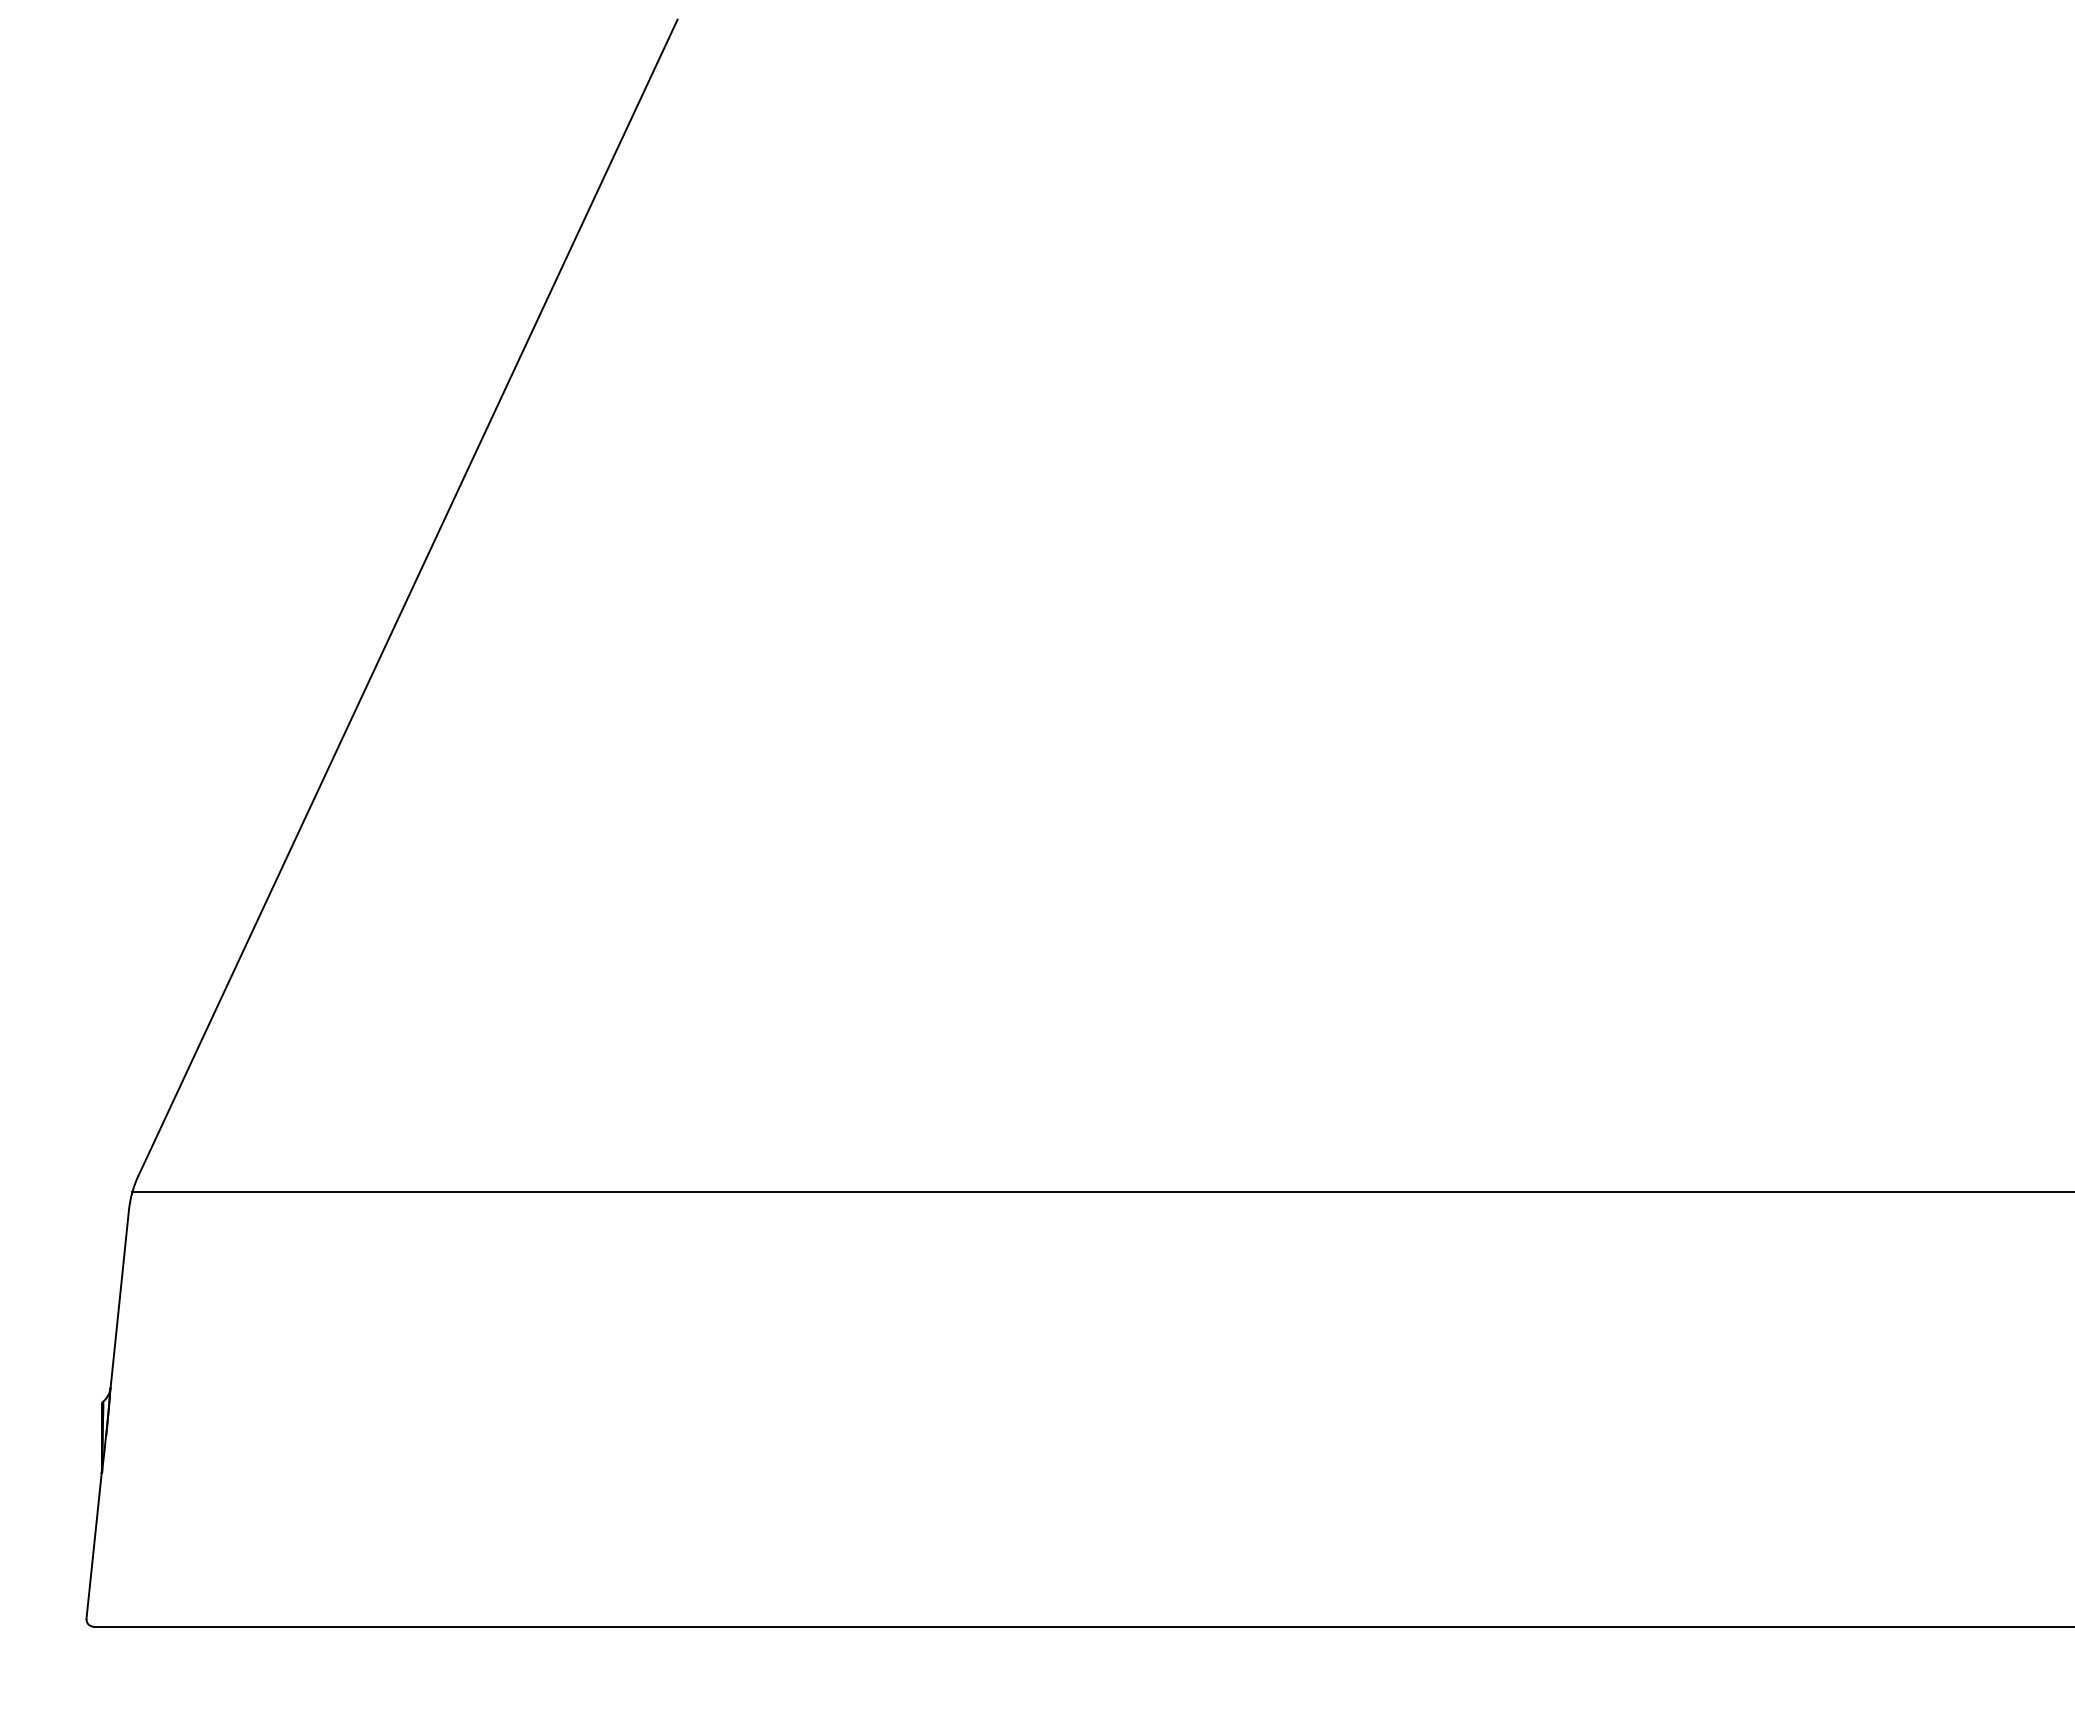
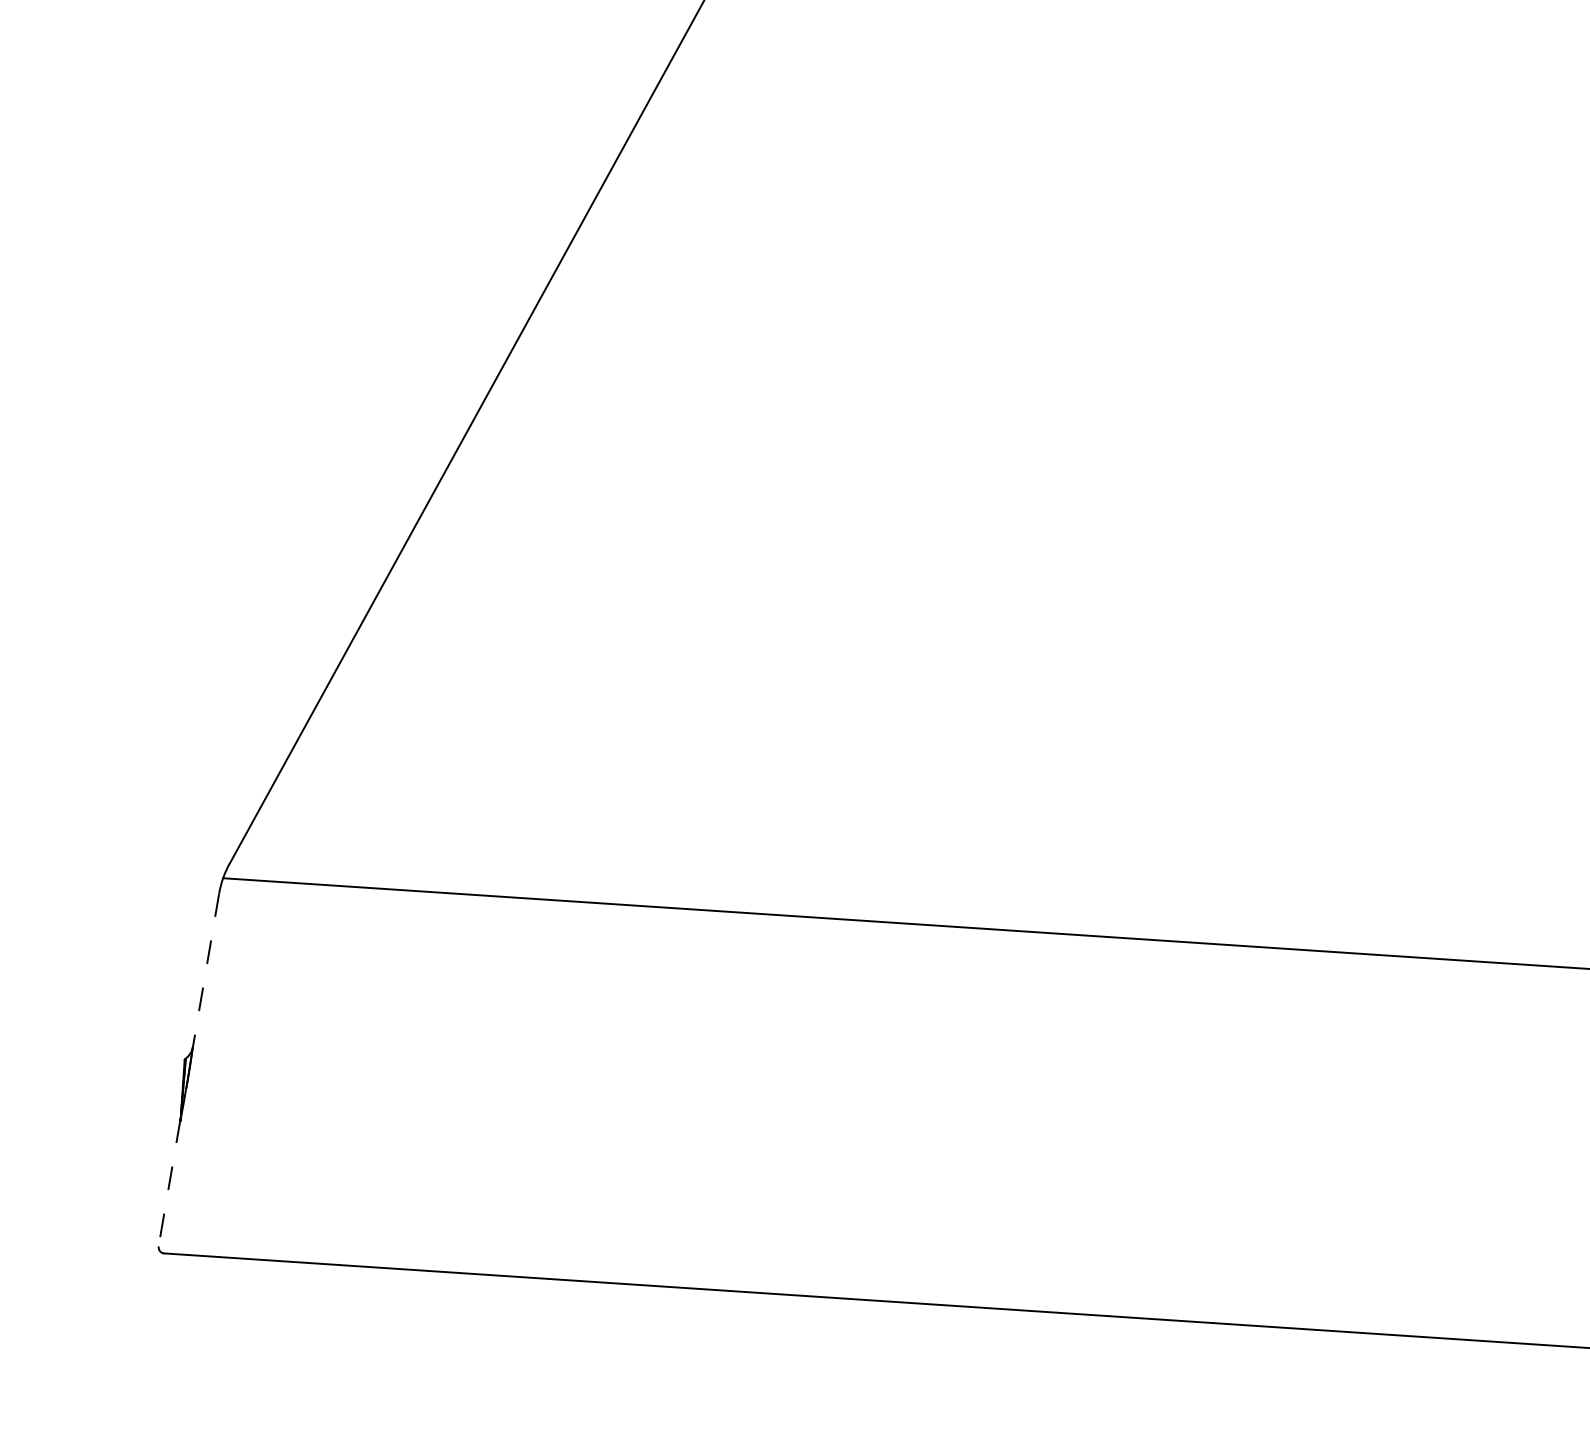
line: (119, 1299) -> (205, 970), solid -> dashed
line: (94, 1545) -> (169, 1183), solid -> dashed

